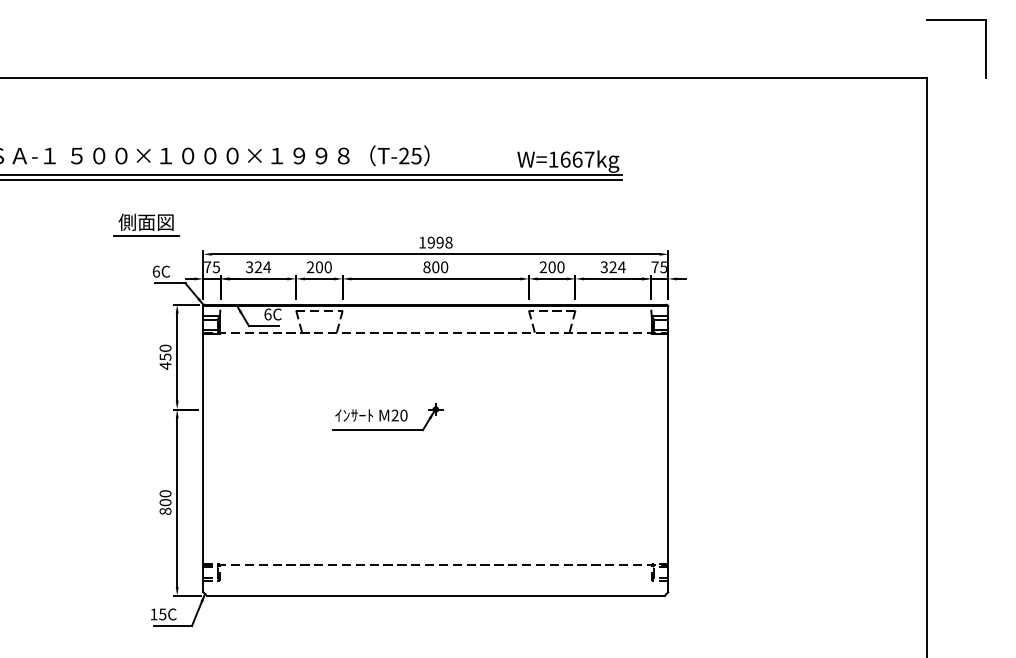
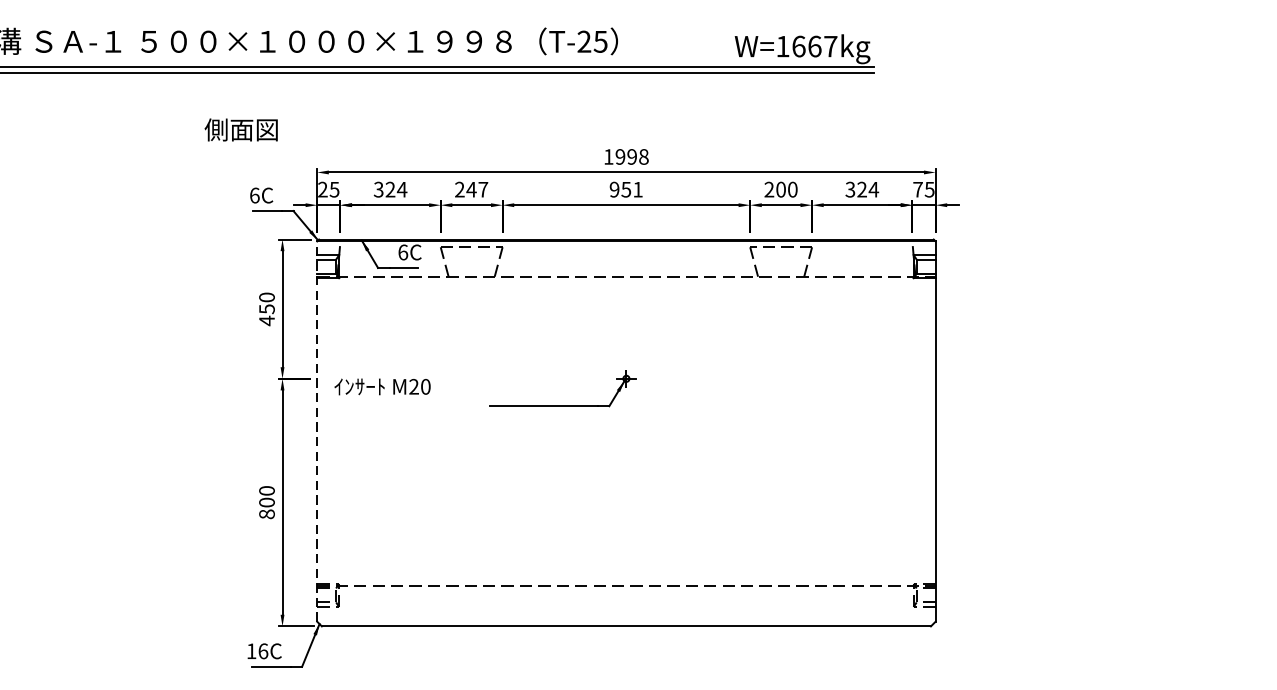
line: (145, 236) -> (240, 148), removed
text: (207, 267) -> (322, 189), 75 -> 25
text: (323, 267) -> (477, 189), 200 -> 247
text: (435, 267) -> (625, 189), 800 -> 951
text: (371, 415) -> (382, 386), moved
line: (203, 448) -> (317, 430), solid -> dashed
text: (162, 614) -> (262, 651), 15C -> 16C

